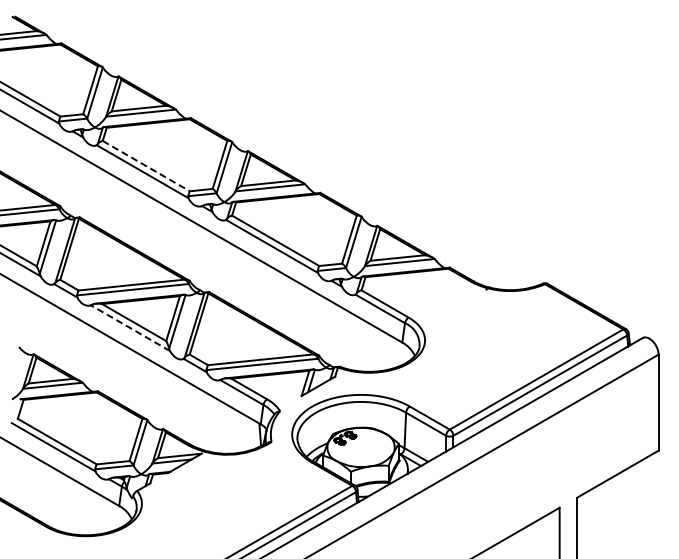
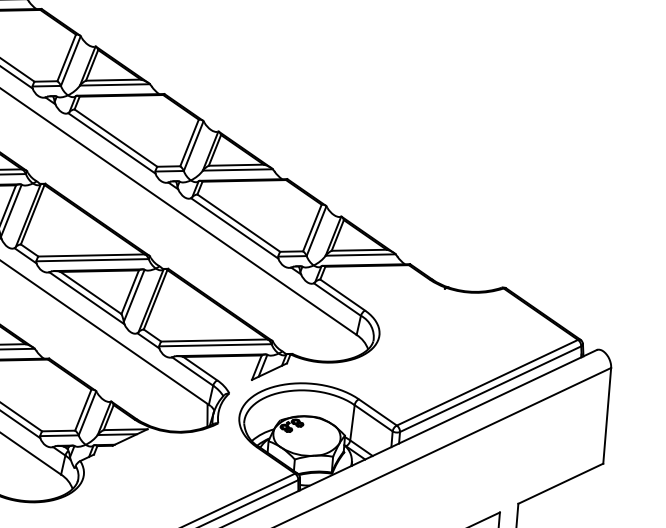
line: (146, 166) -> (116, 138), dashed -> solid
line: (130, 328) -> (86, 298), dashed -> solid

